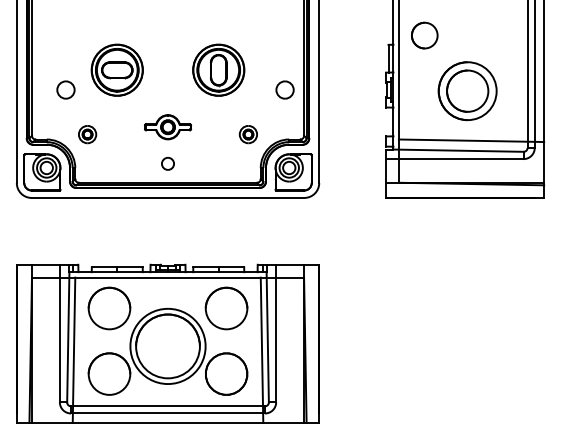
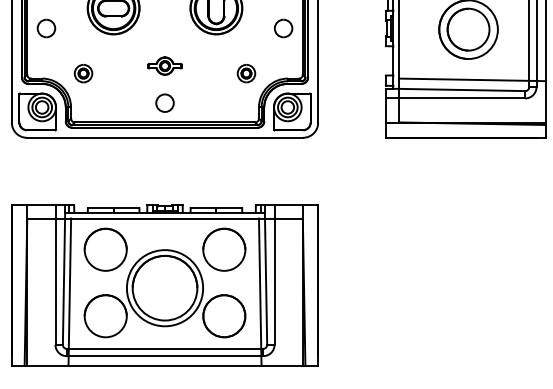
part: (65, 89) -> (45, 27), moved
part: (167, 126) -> (164, 65), size x0.71
part: (167, 163) -> (164, 102), size x1.43

